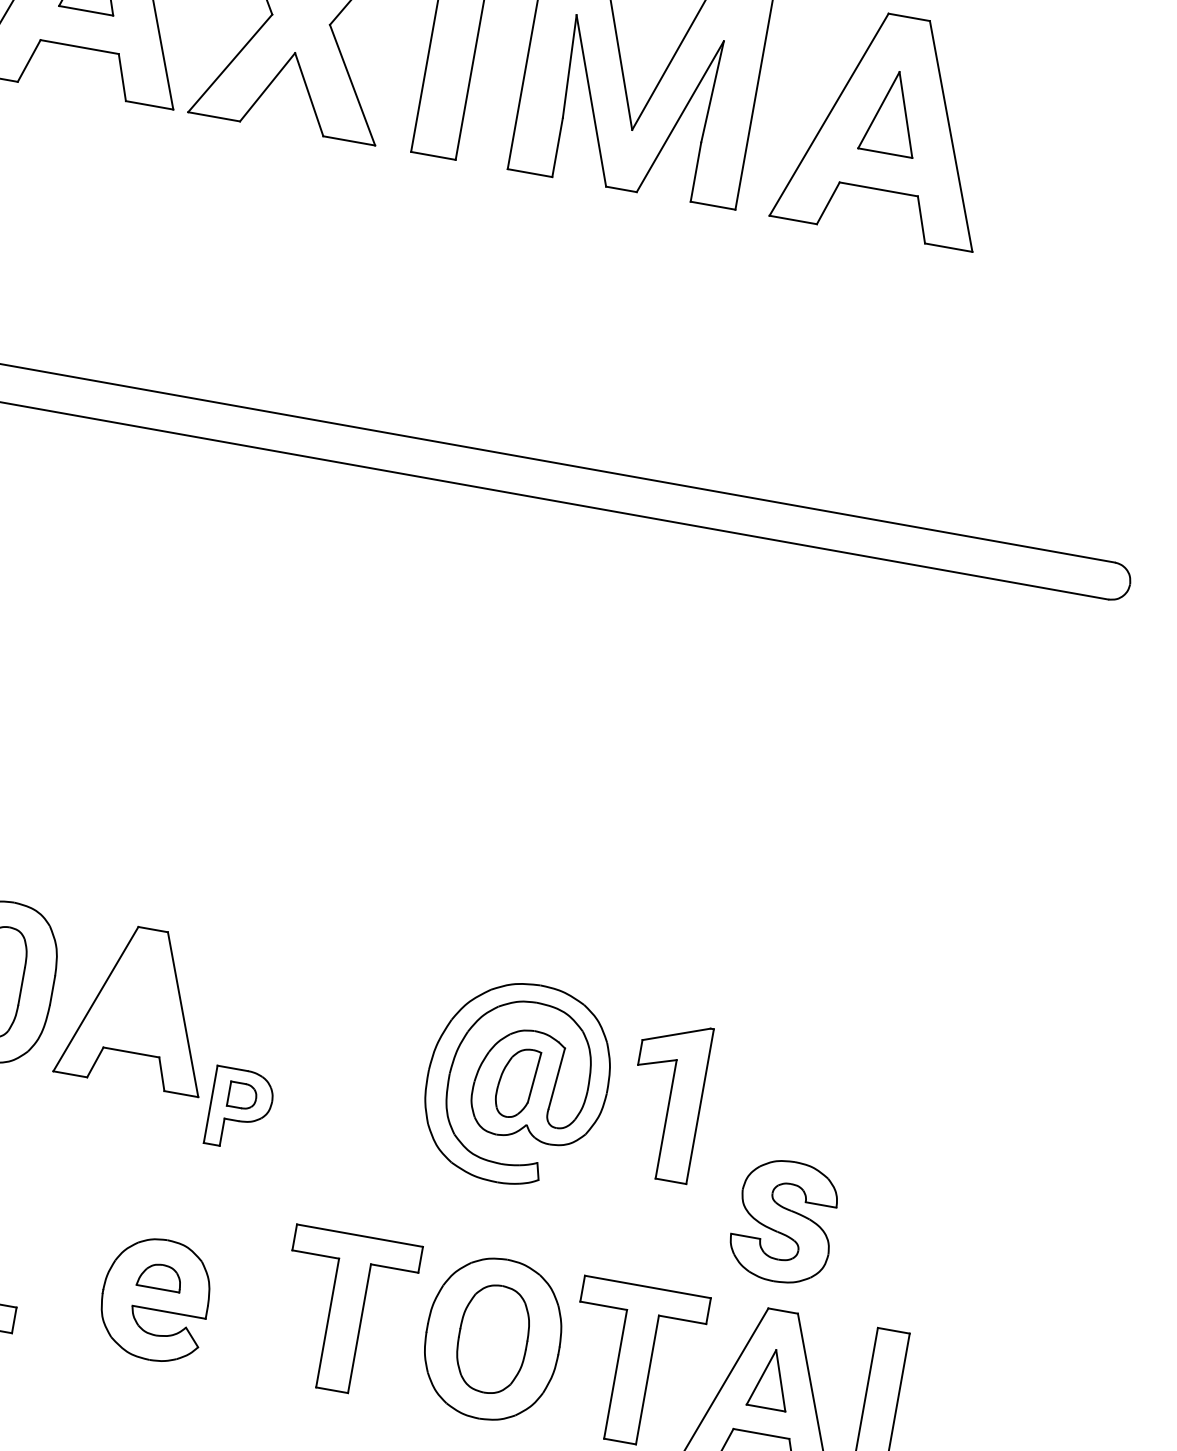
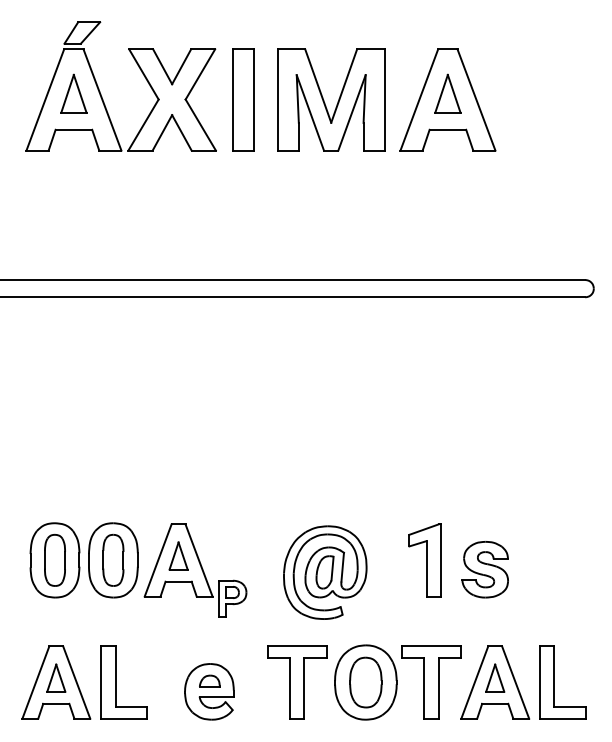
part: (141, 996) -> (178, 555), added
part: (518, 1083) -> (325, 572), moved
part: (782, 1220) -> (484, 569), moved

